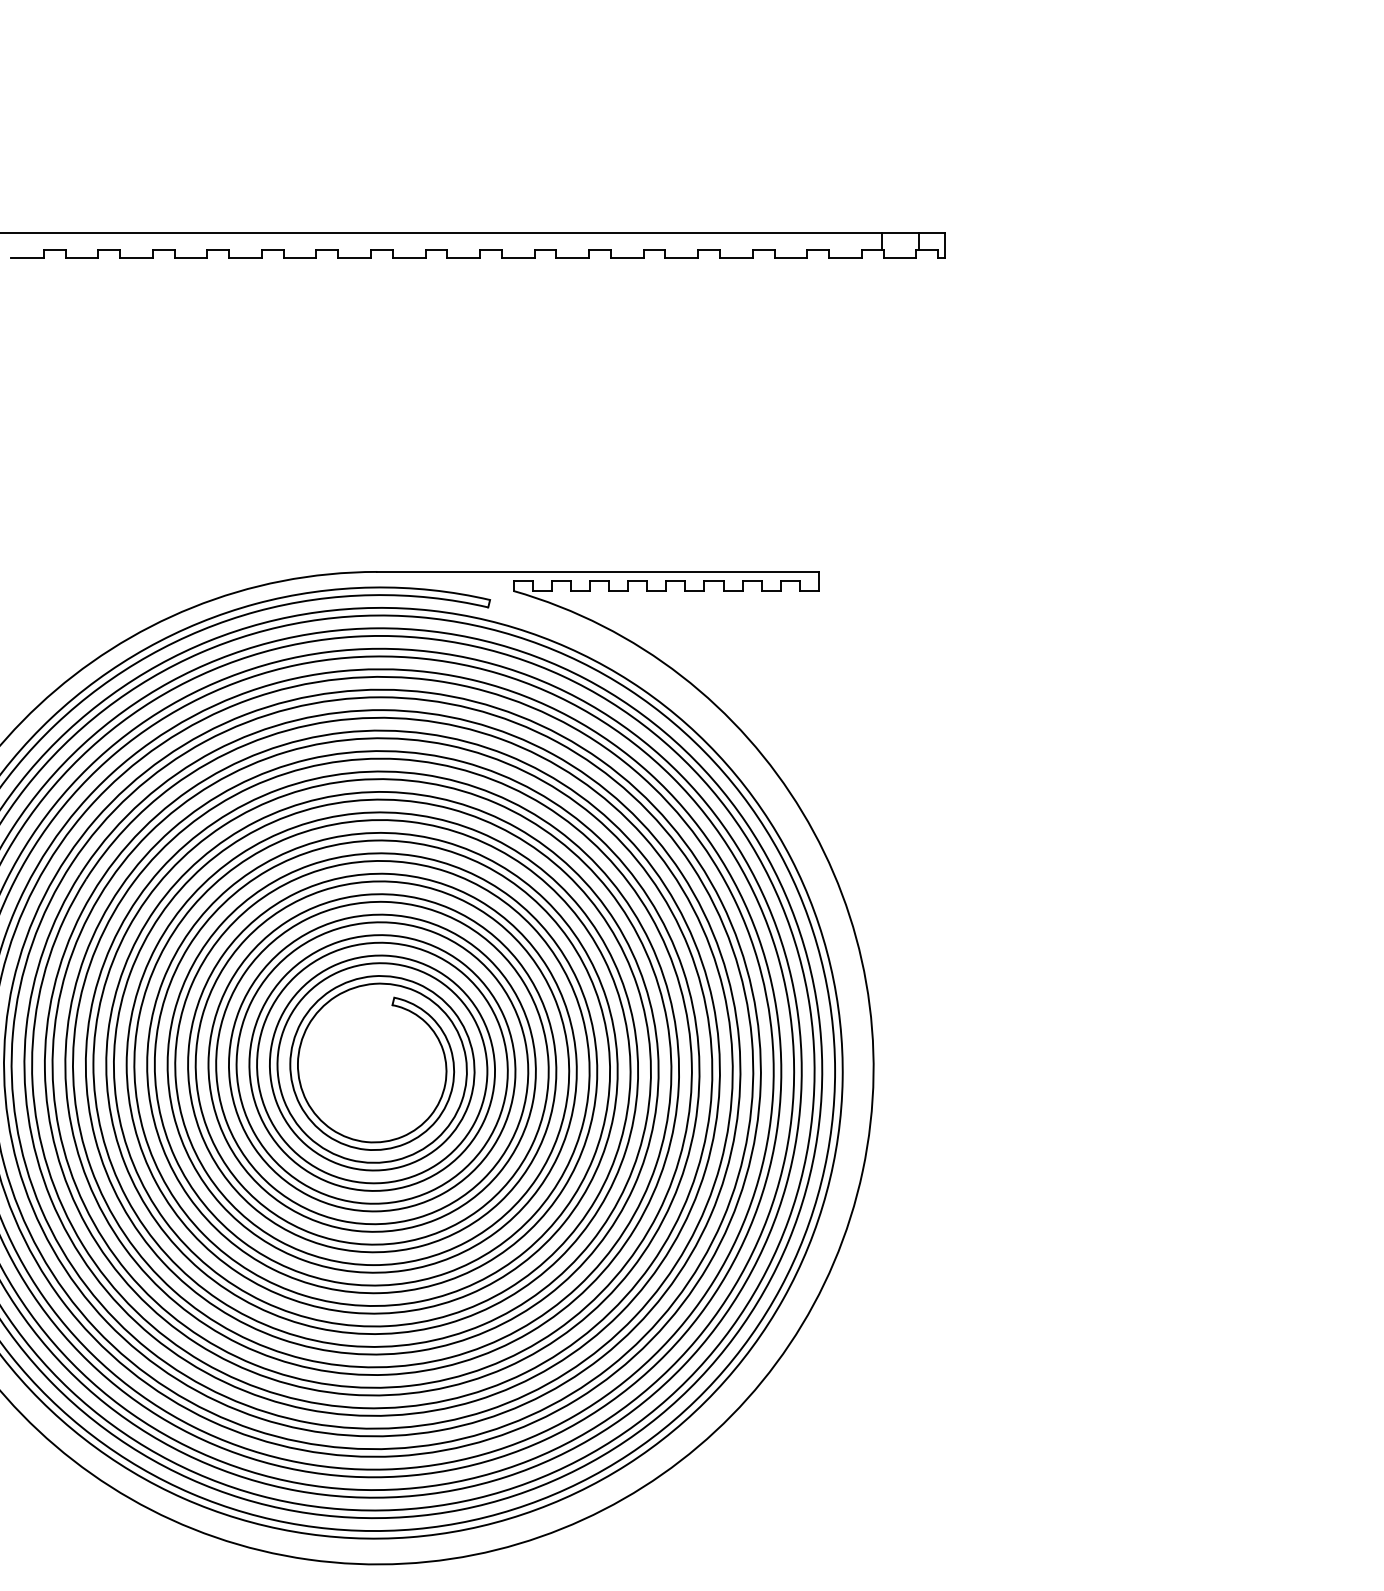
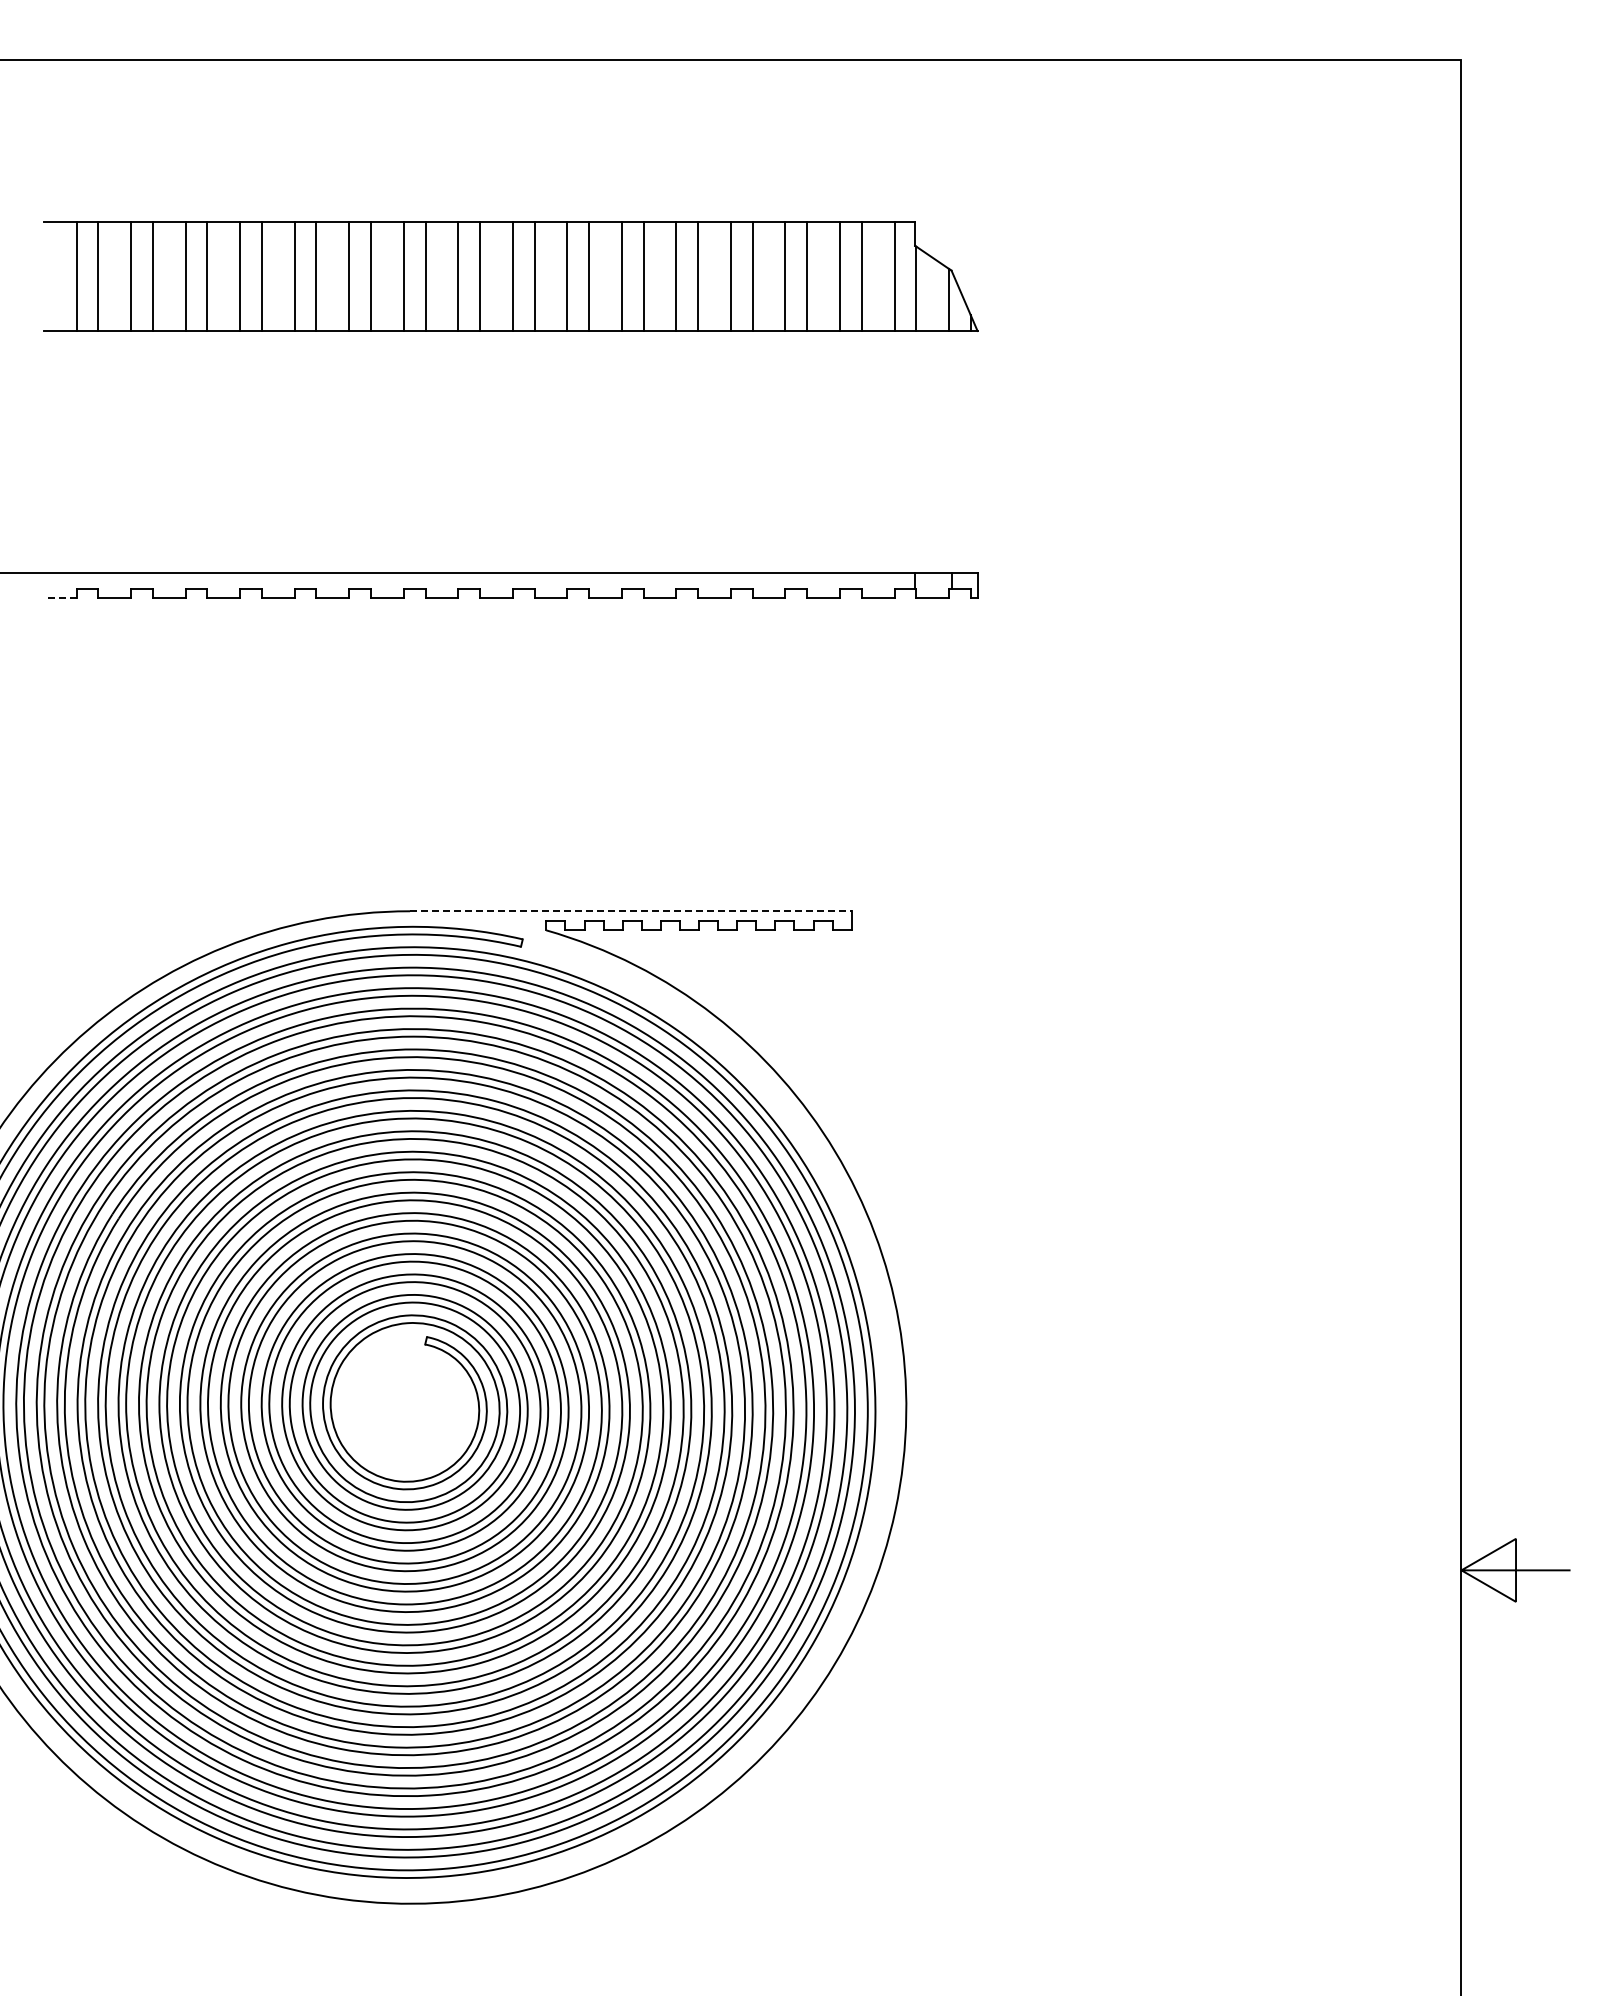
line: (26, 258) -> (59, 597), solid -> dashed
line: (597, 572) -> (630, 911), solid -> dashed

